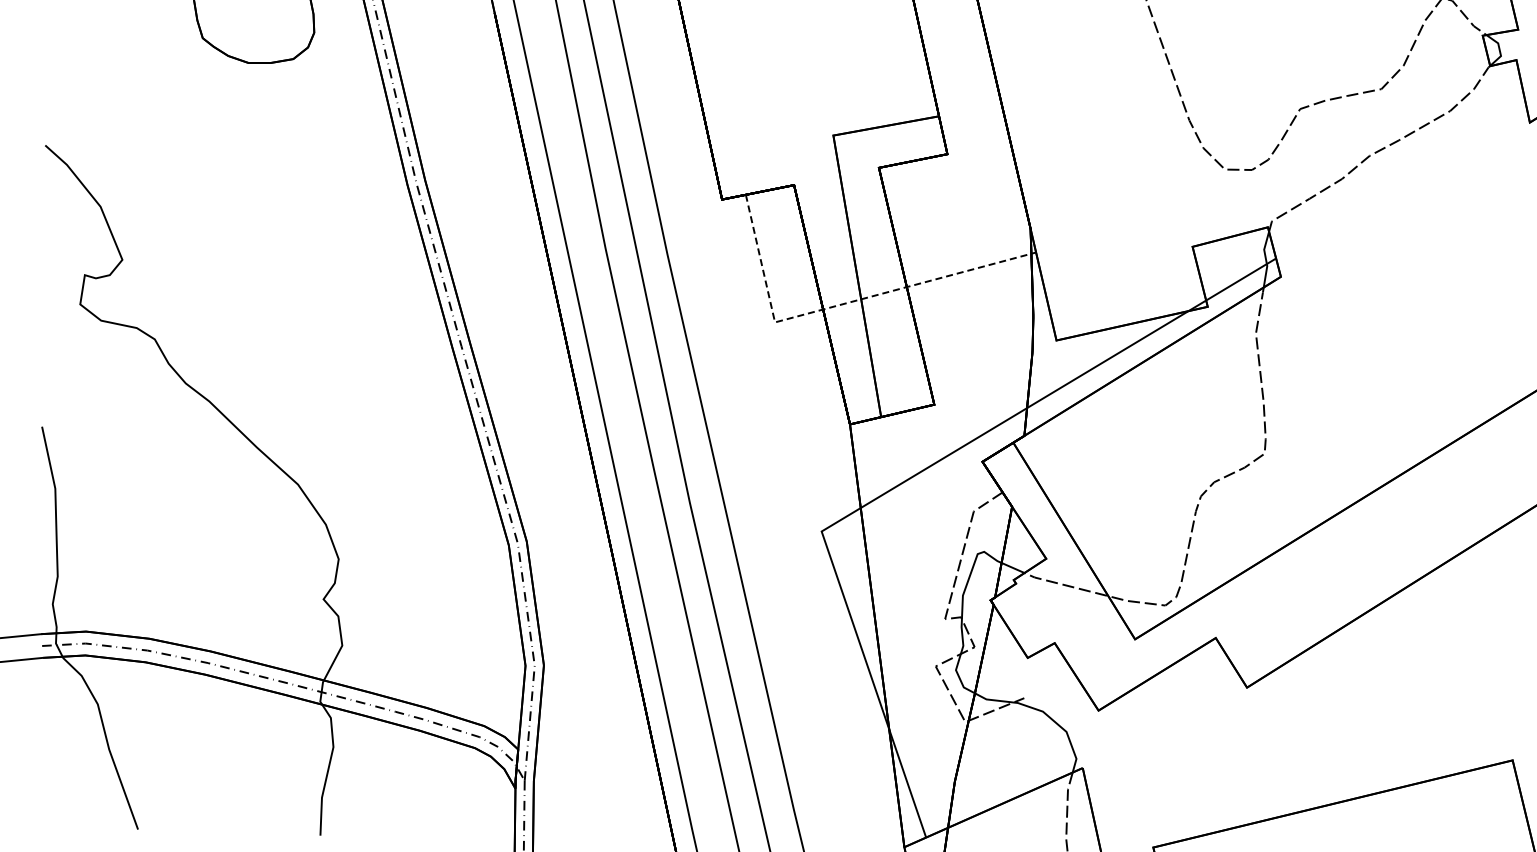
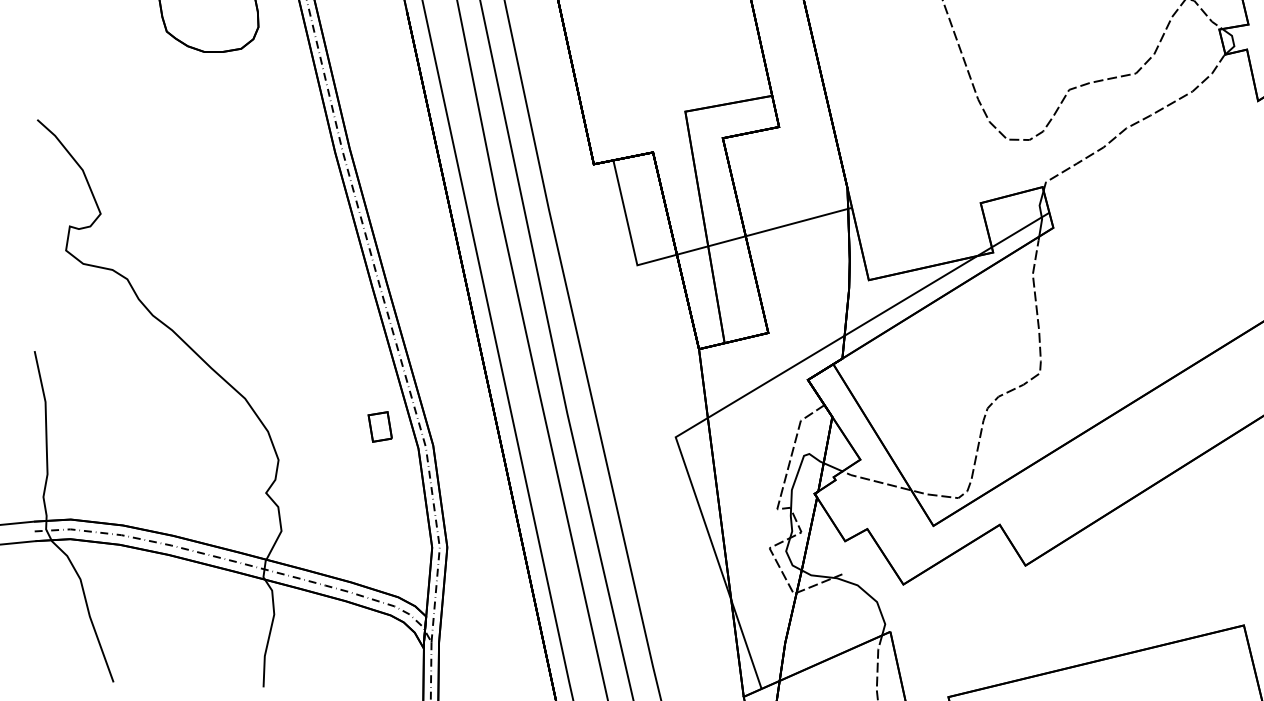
line: (842, 304) -> (692, 250), dashed -> solid
part: (462, 518) -> (380, 426), added

